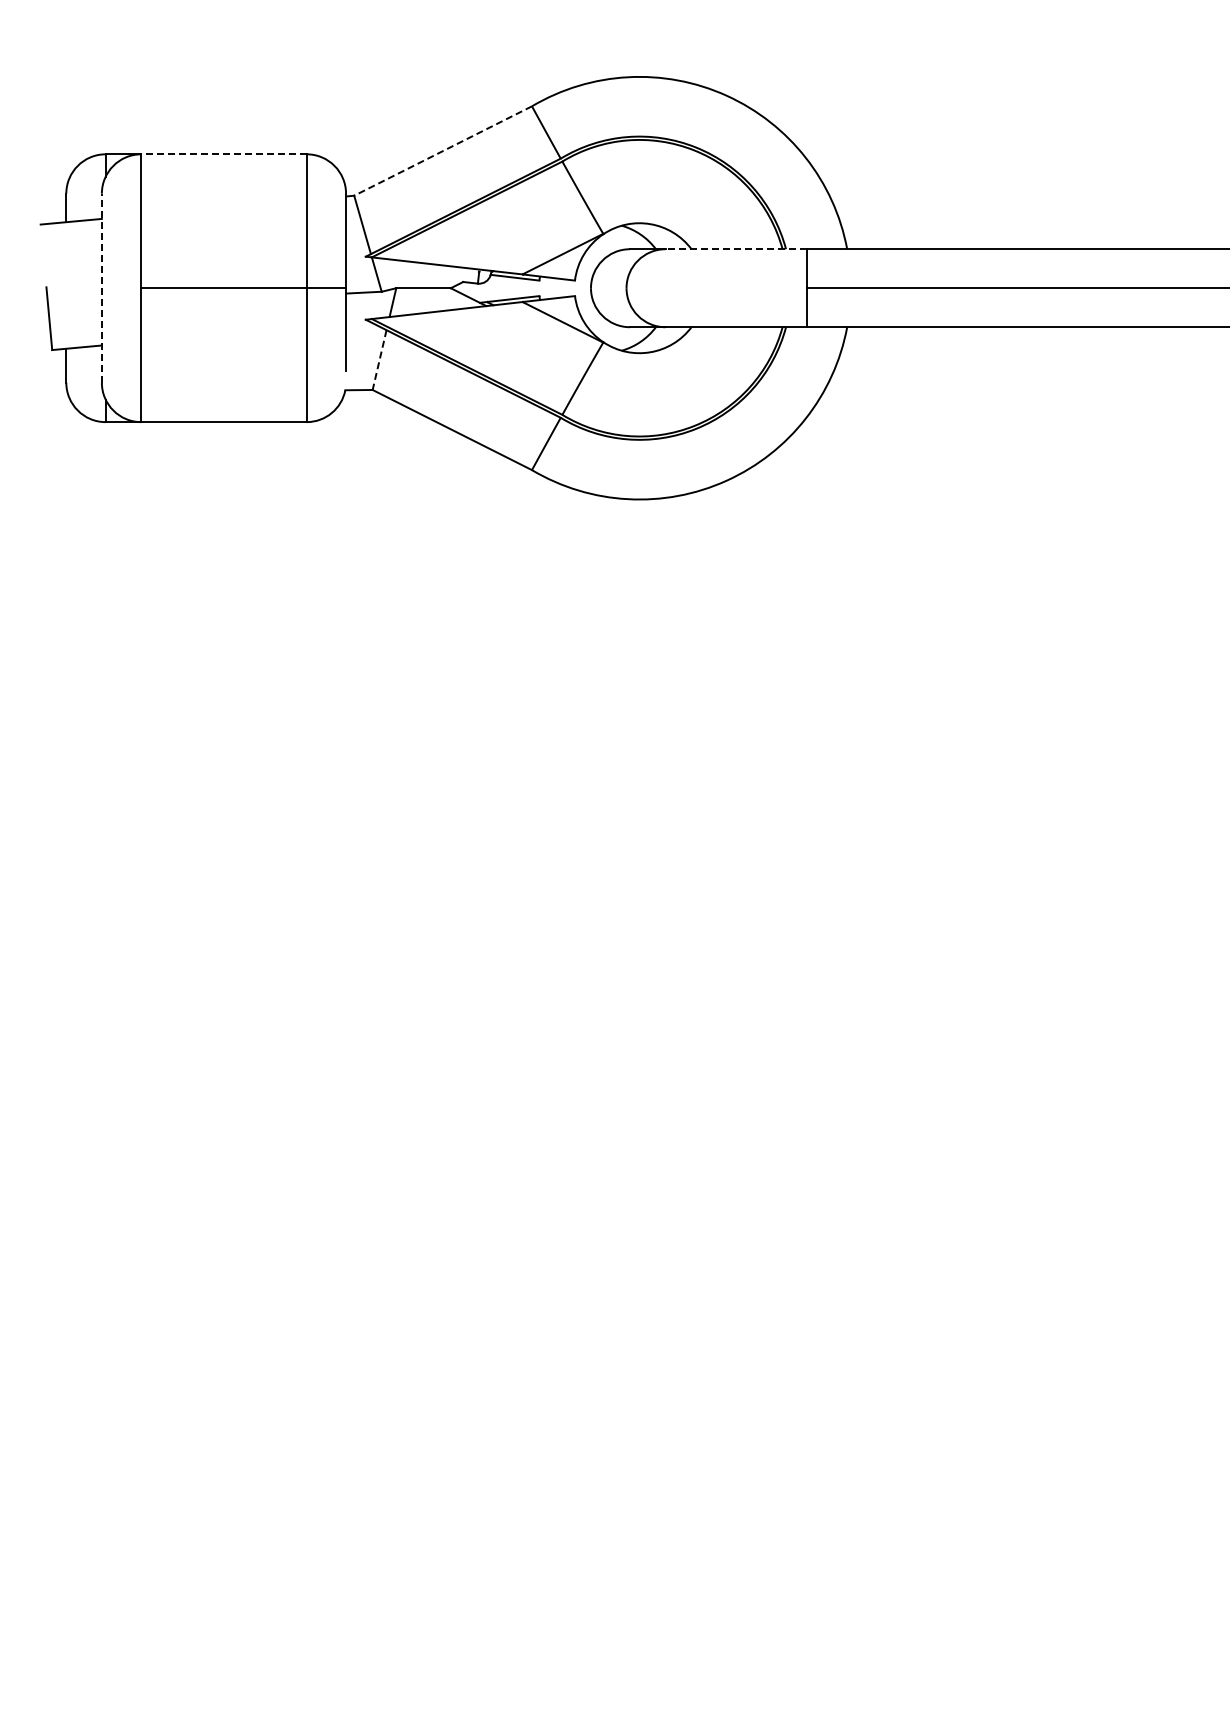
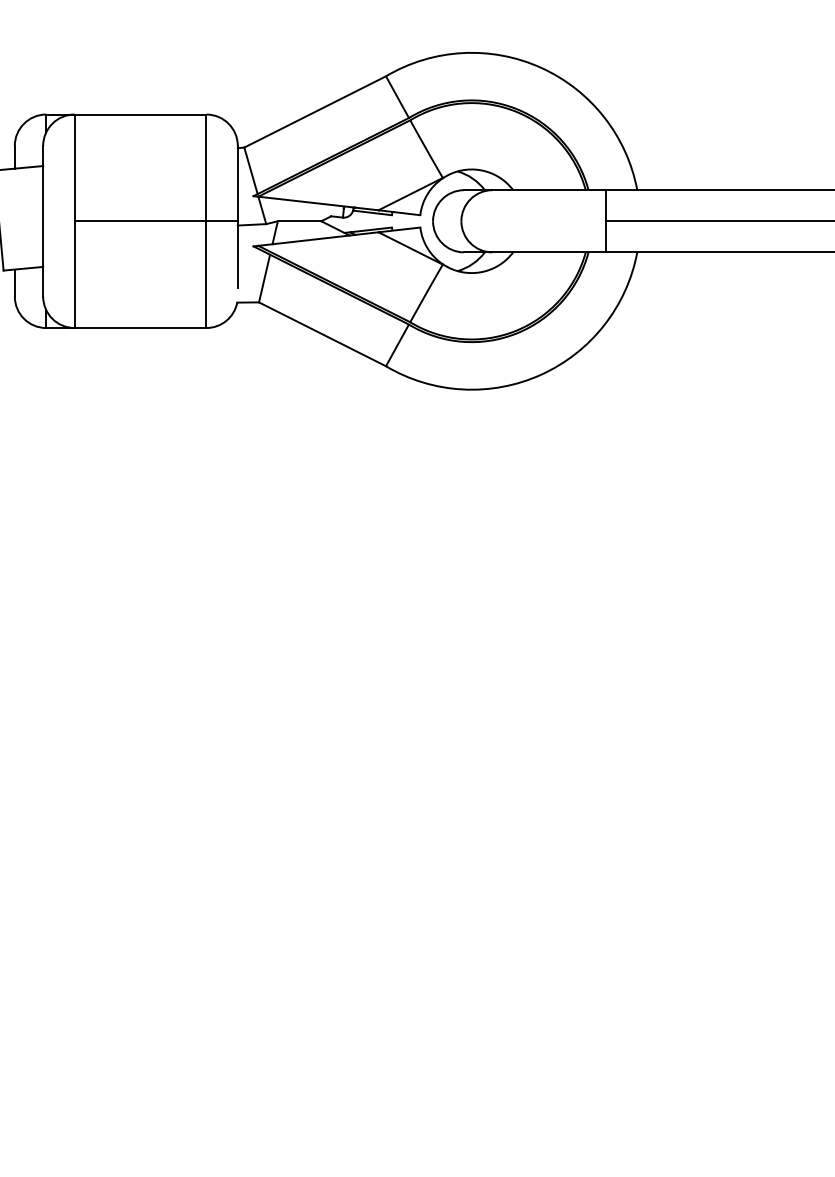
line: (442, 151) -> (314, 112), dashed -> solid
line: (223, 154) -> (140, 114), dashed -> solid
line: (736, 249) -> (549, 190), dashed -> solid
line: (101, 288) -> (42, 221), dashed -> solid
line: (379, 360) -> (264, 278), dashed -> solid

